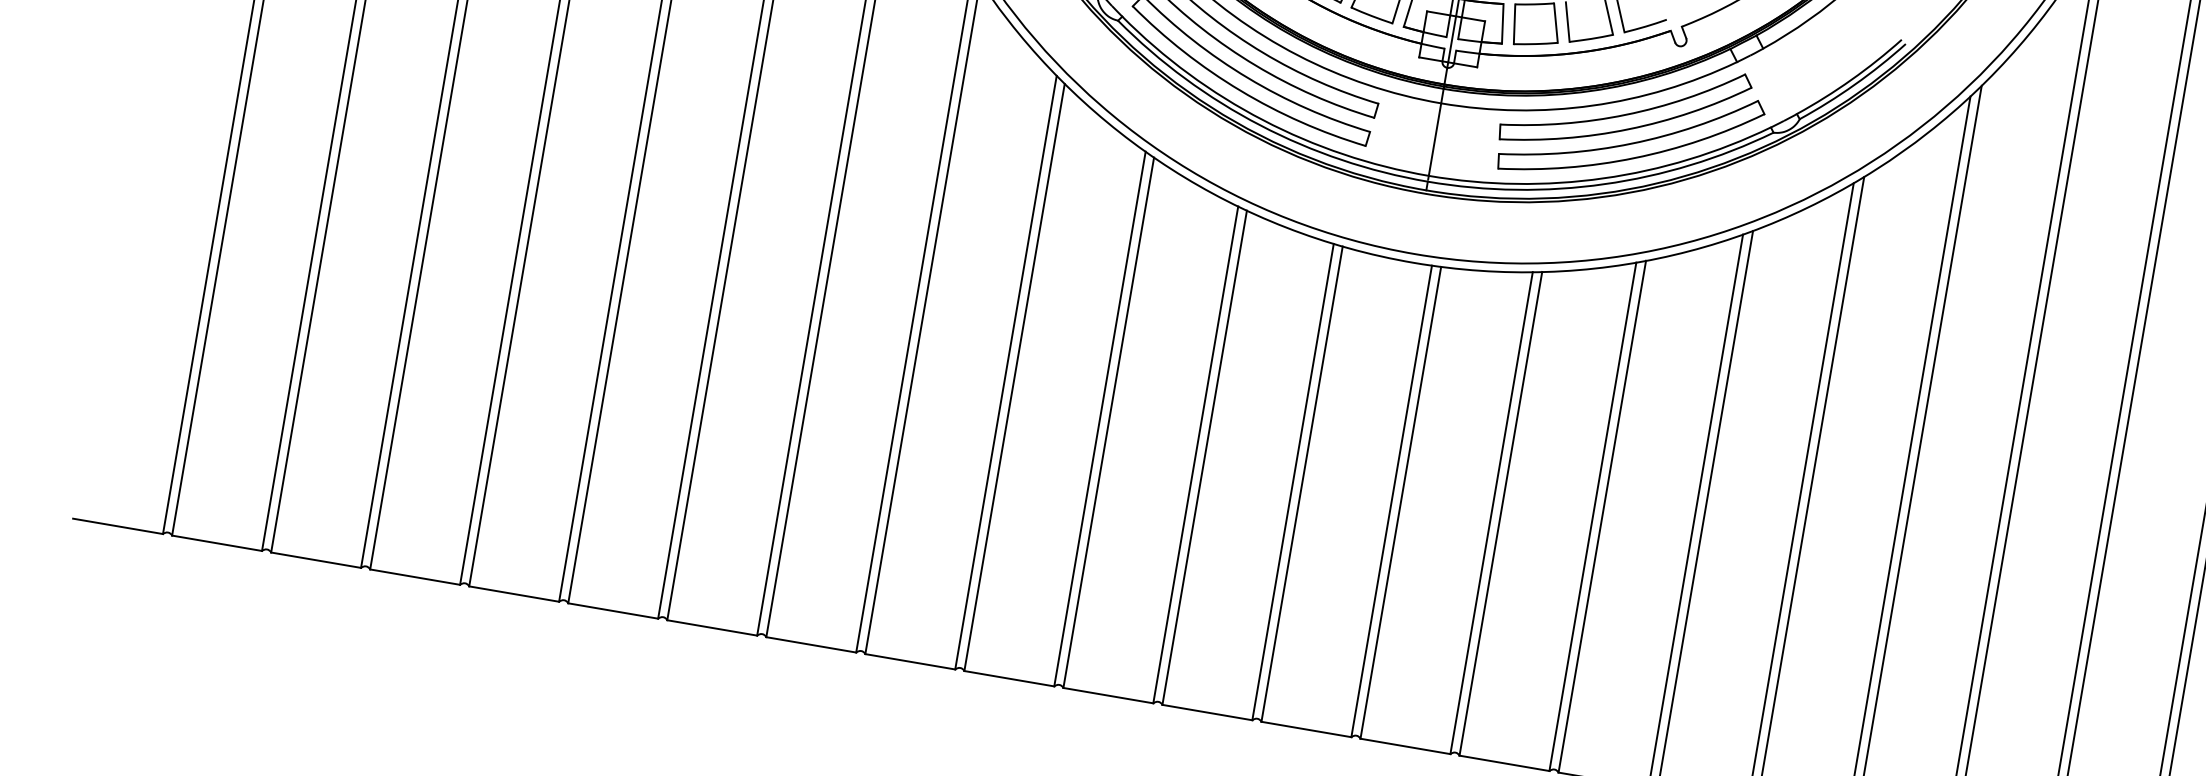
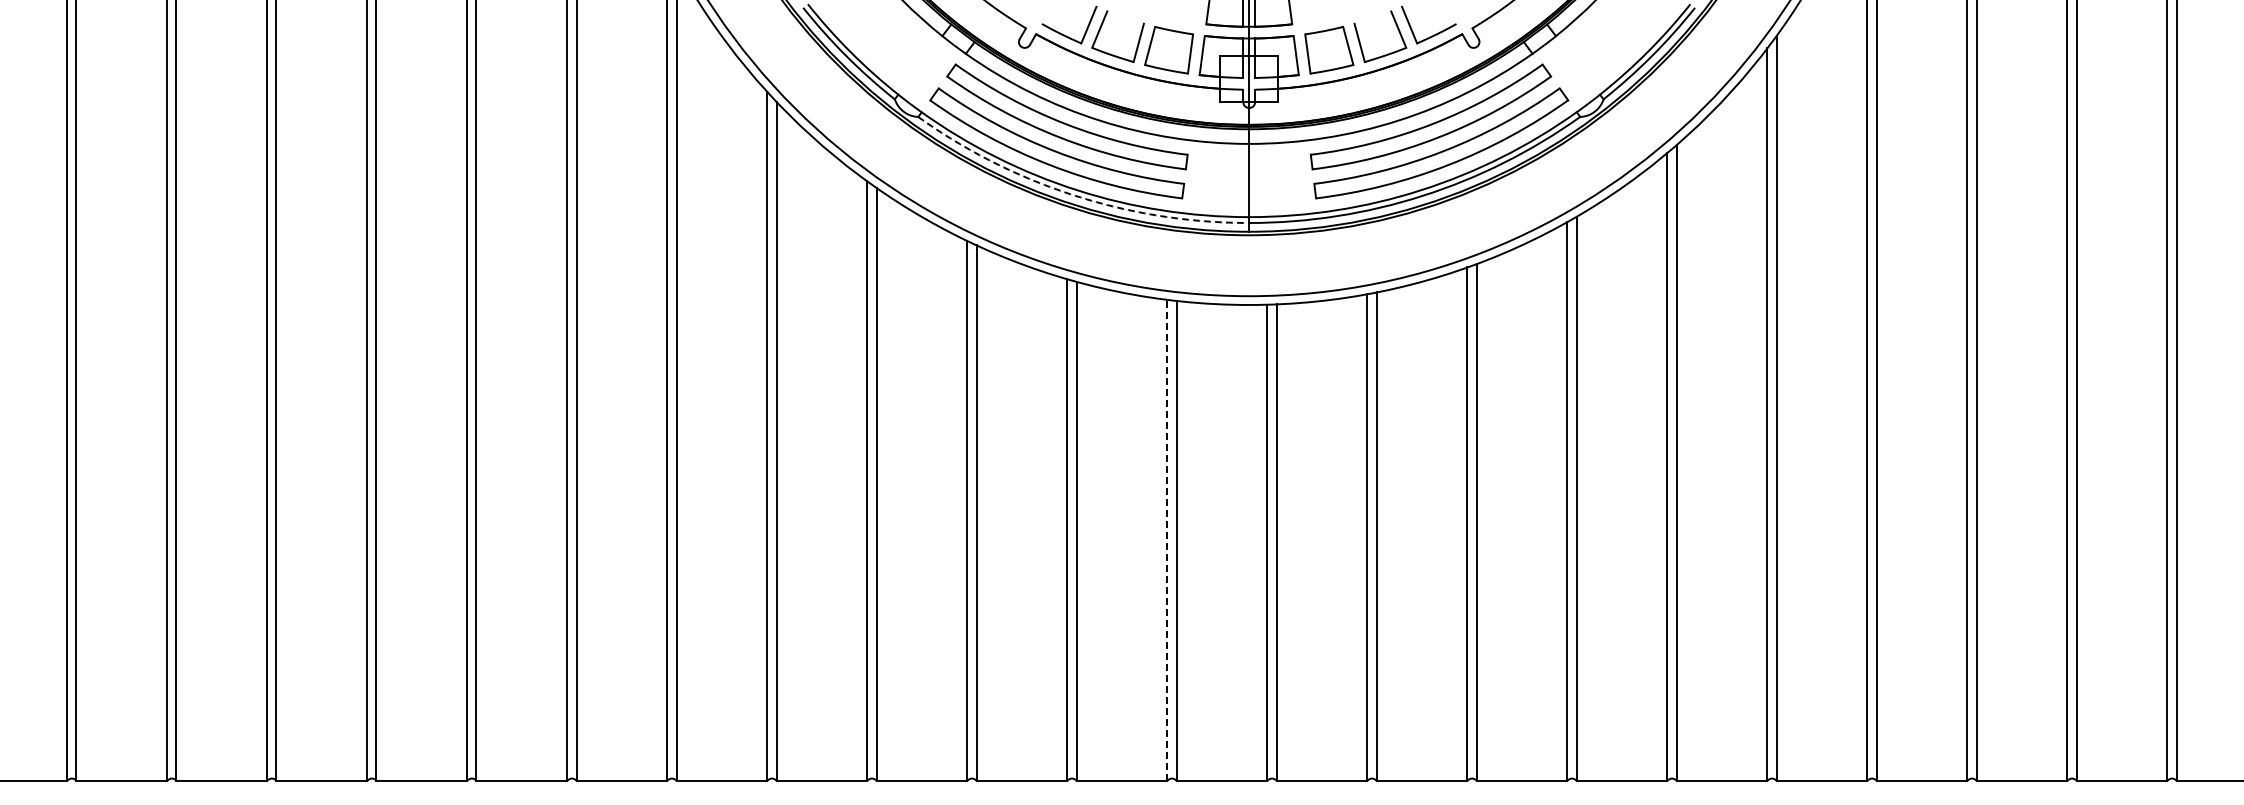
arc: (1260, 125) -> (1075, 195), solid -> dashed
line: (1293, 482) -> (1167, 540), solid -> dashed

